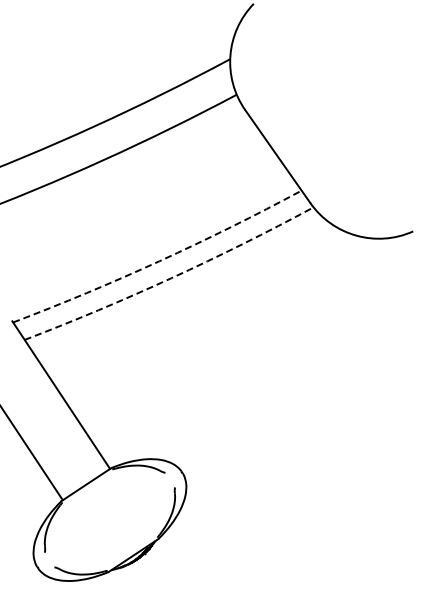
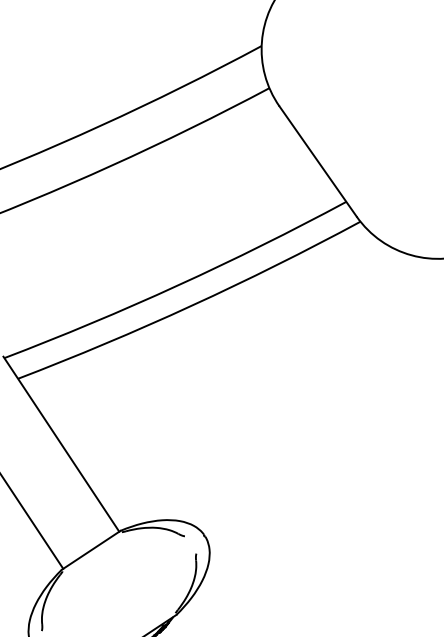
arc: (159, 261) -> (177, 285), dashed -> solid
arc: (171, 278) -> (192, 305), dashed -> solid

